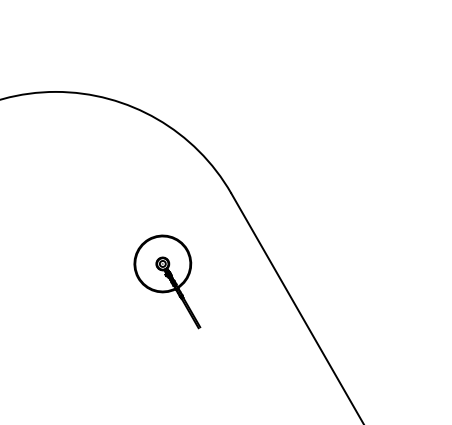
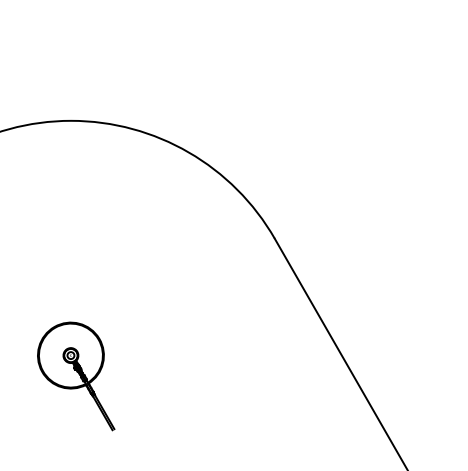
part: (167, 281) -> (76, 375), moved

